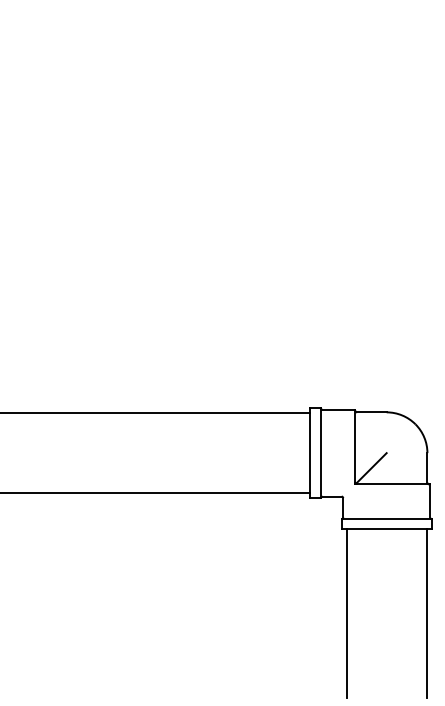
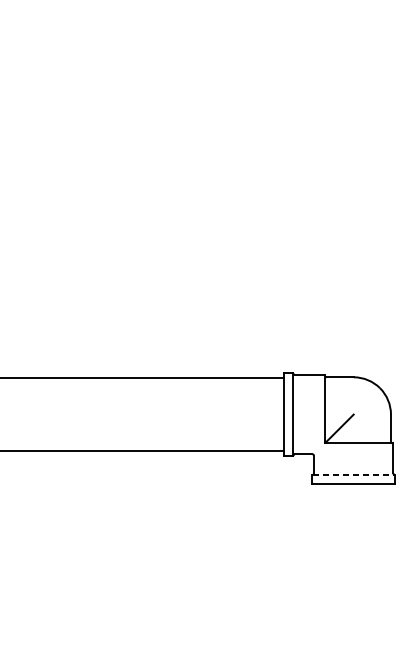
line: (387, 519) -> (354, 475), solid -> dashed
line: (346, 613) -> (316, 561), removed
line: (426, 613) -> (390, 561), removed

